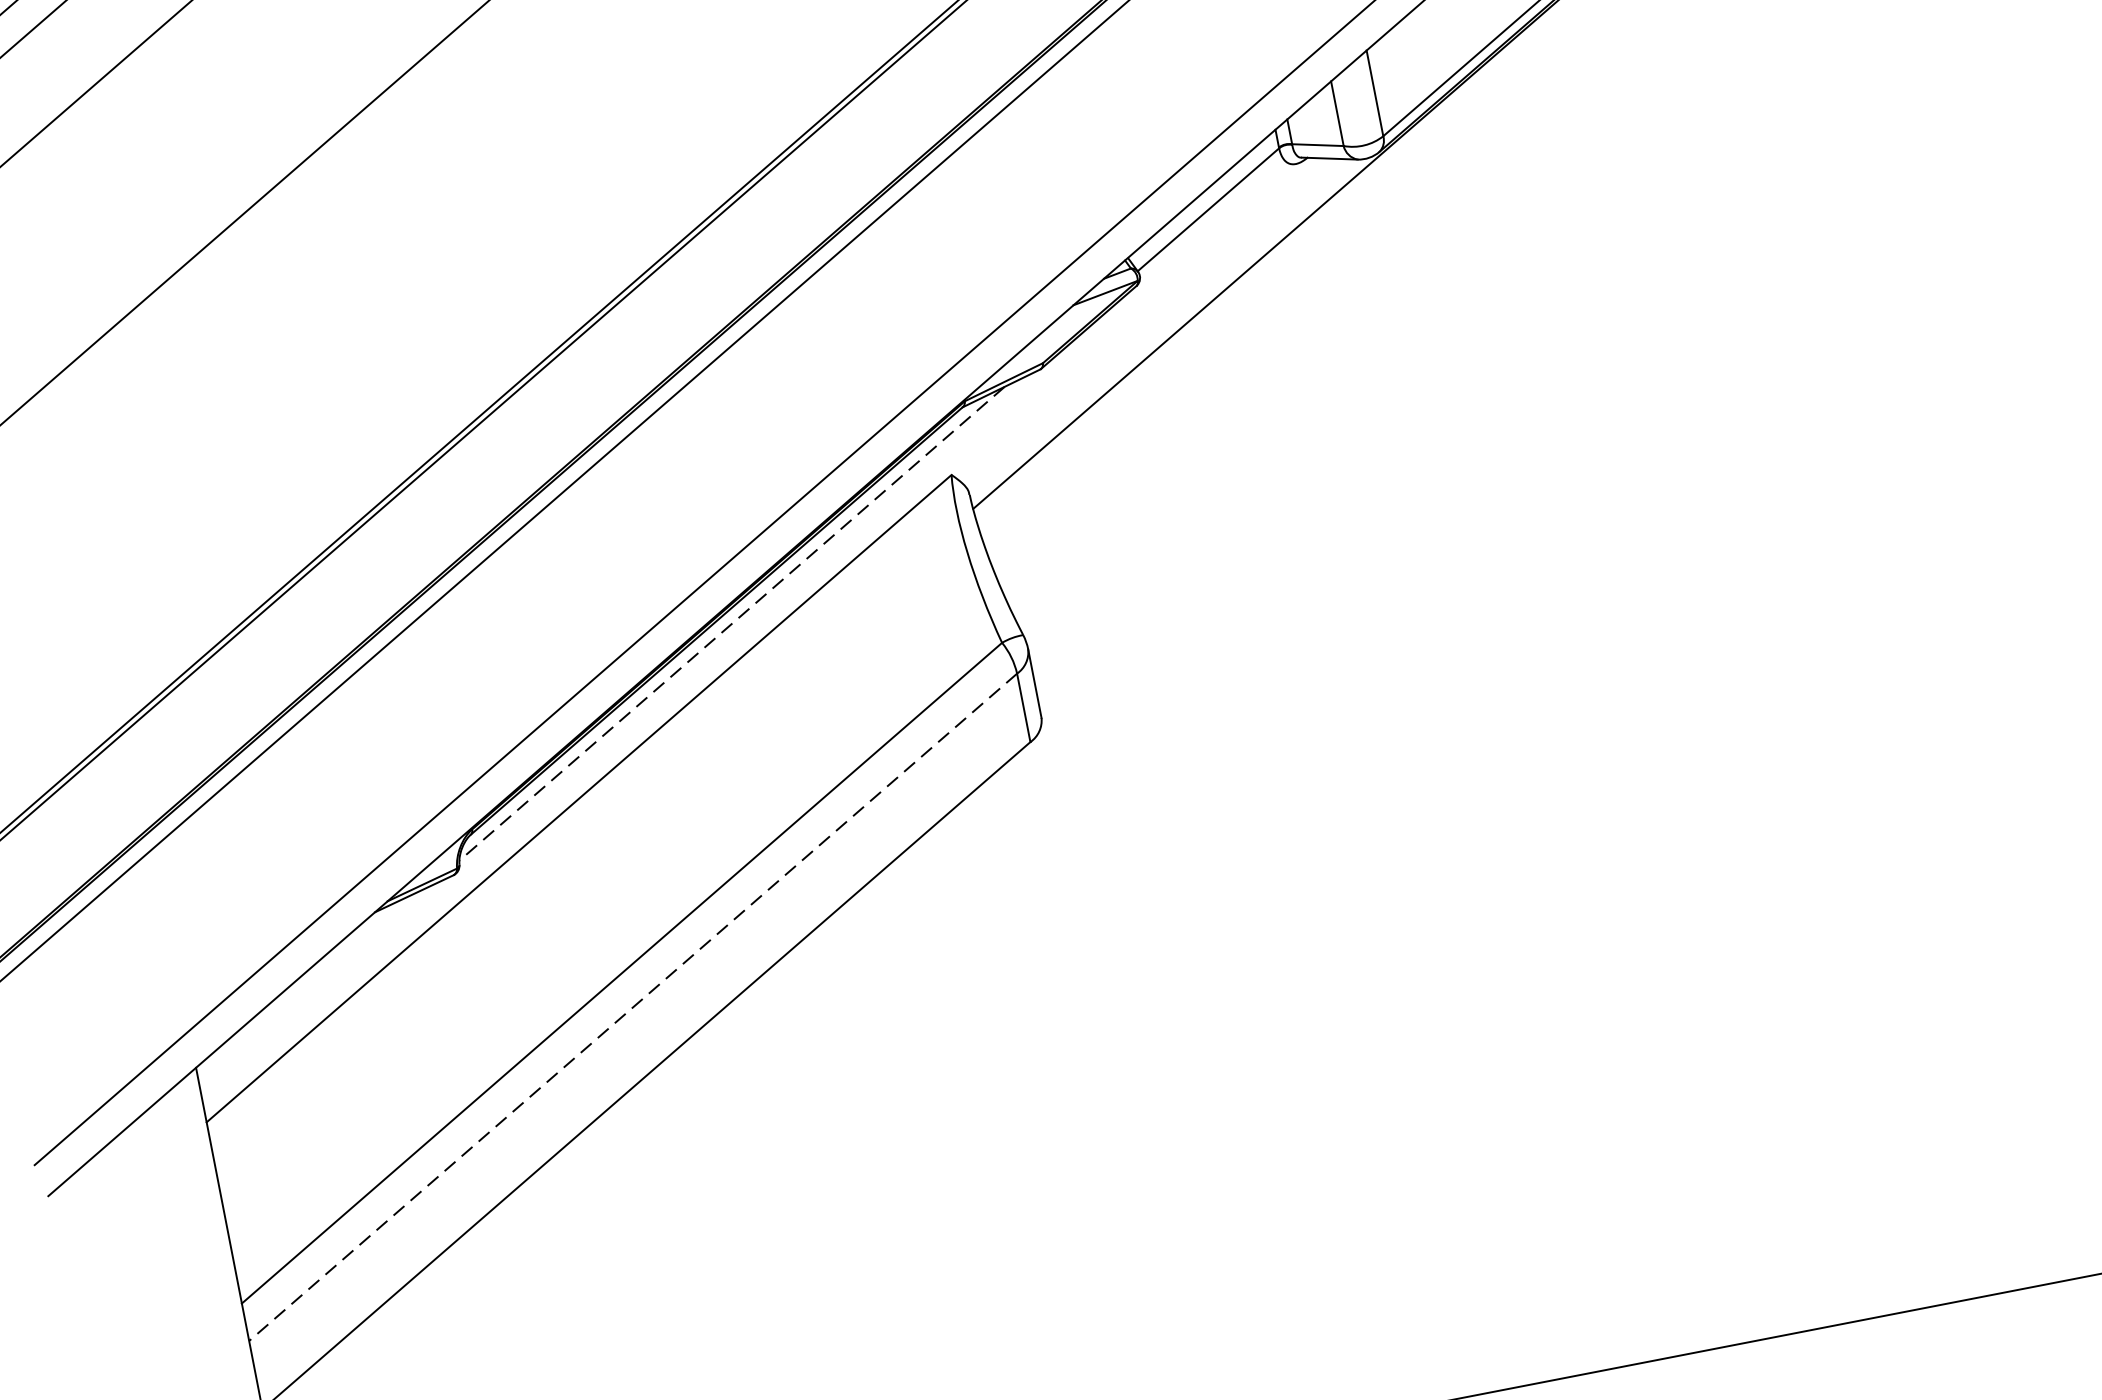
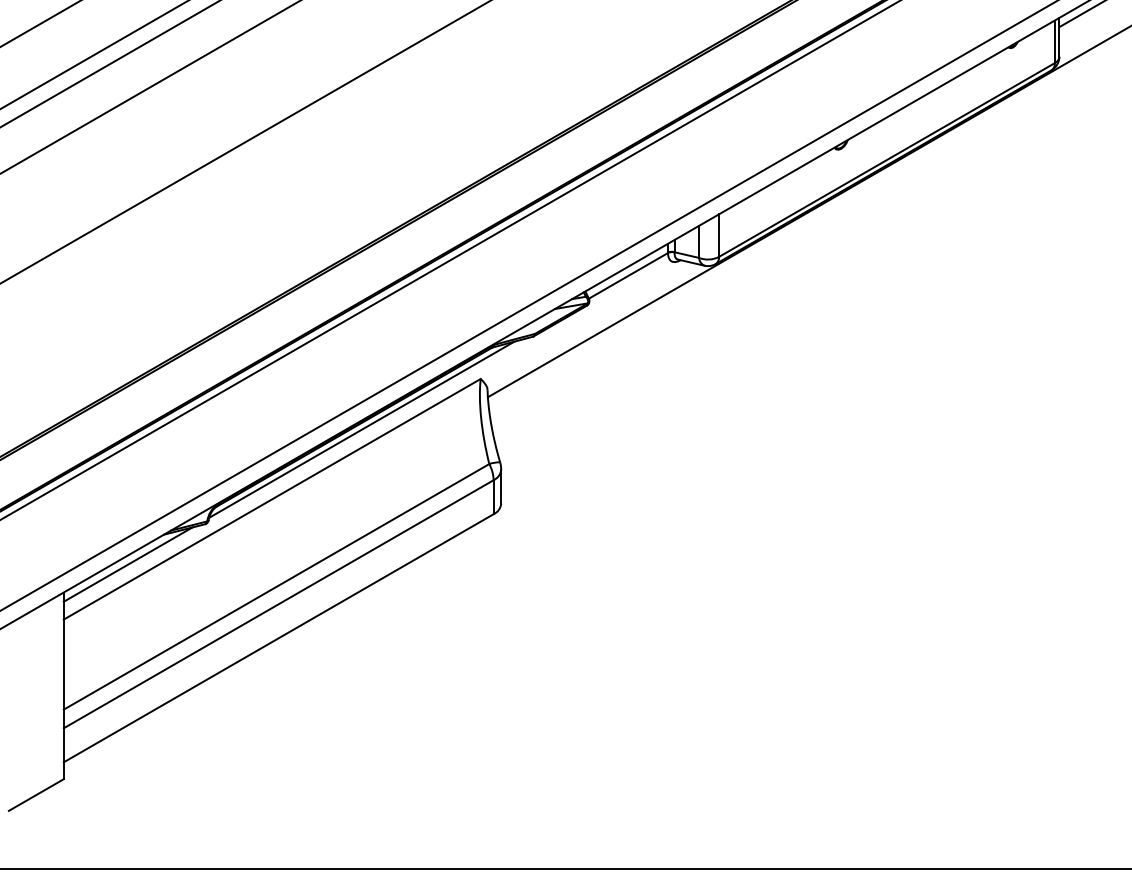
line: (731, 625) -> (361, 430), dashed -> solid
line: (313, 986) -> (127, 564), added
line: (632, 1007) -> (278, 604), dashed -> solid

